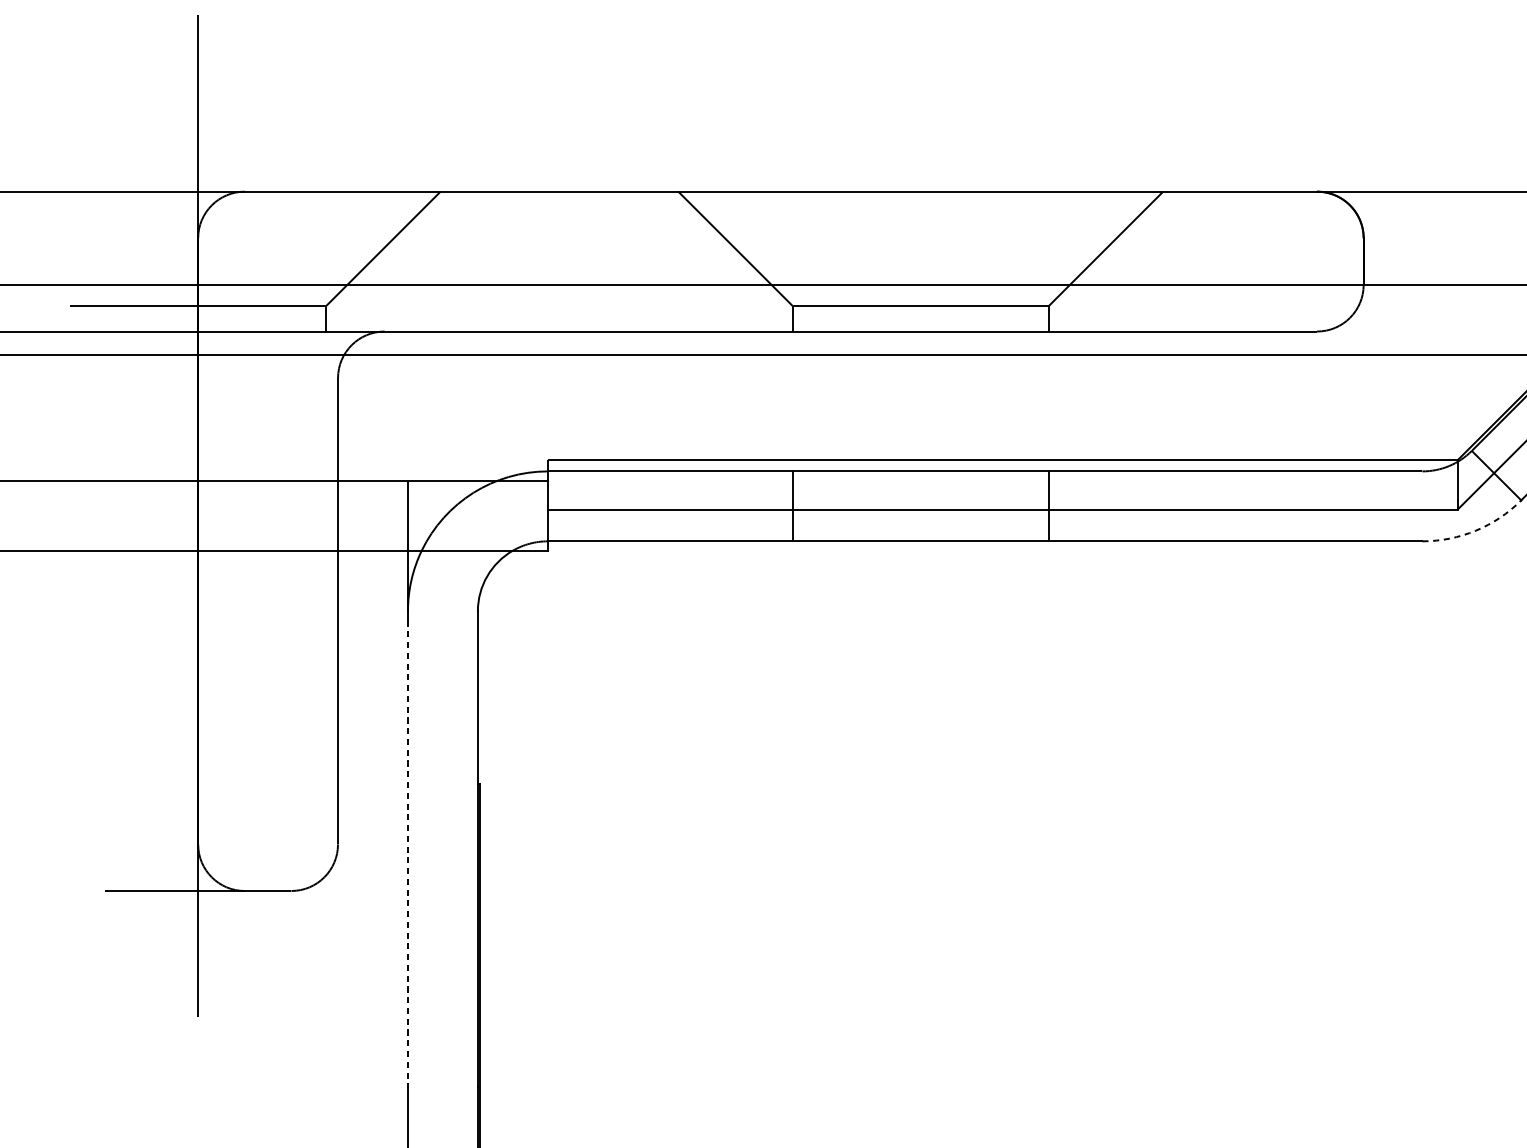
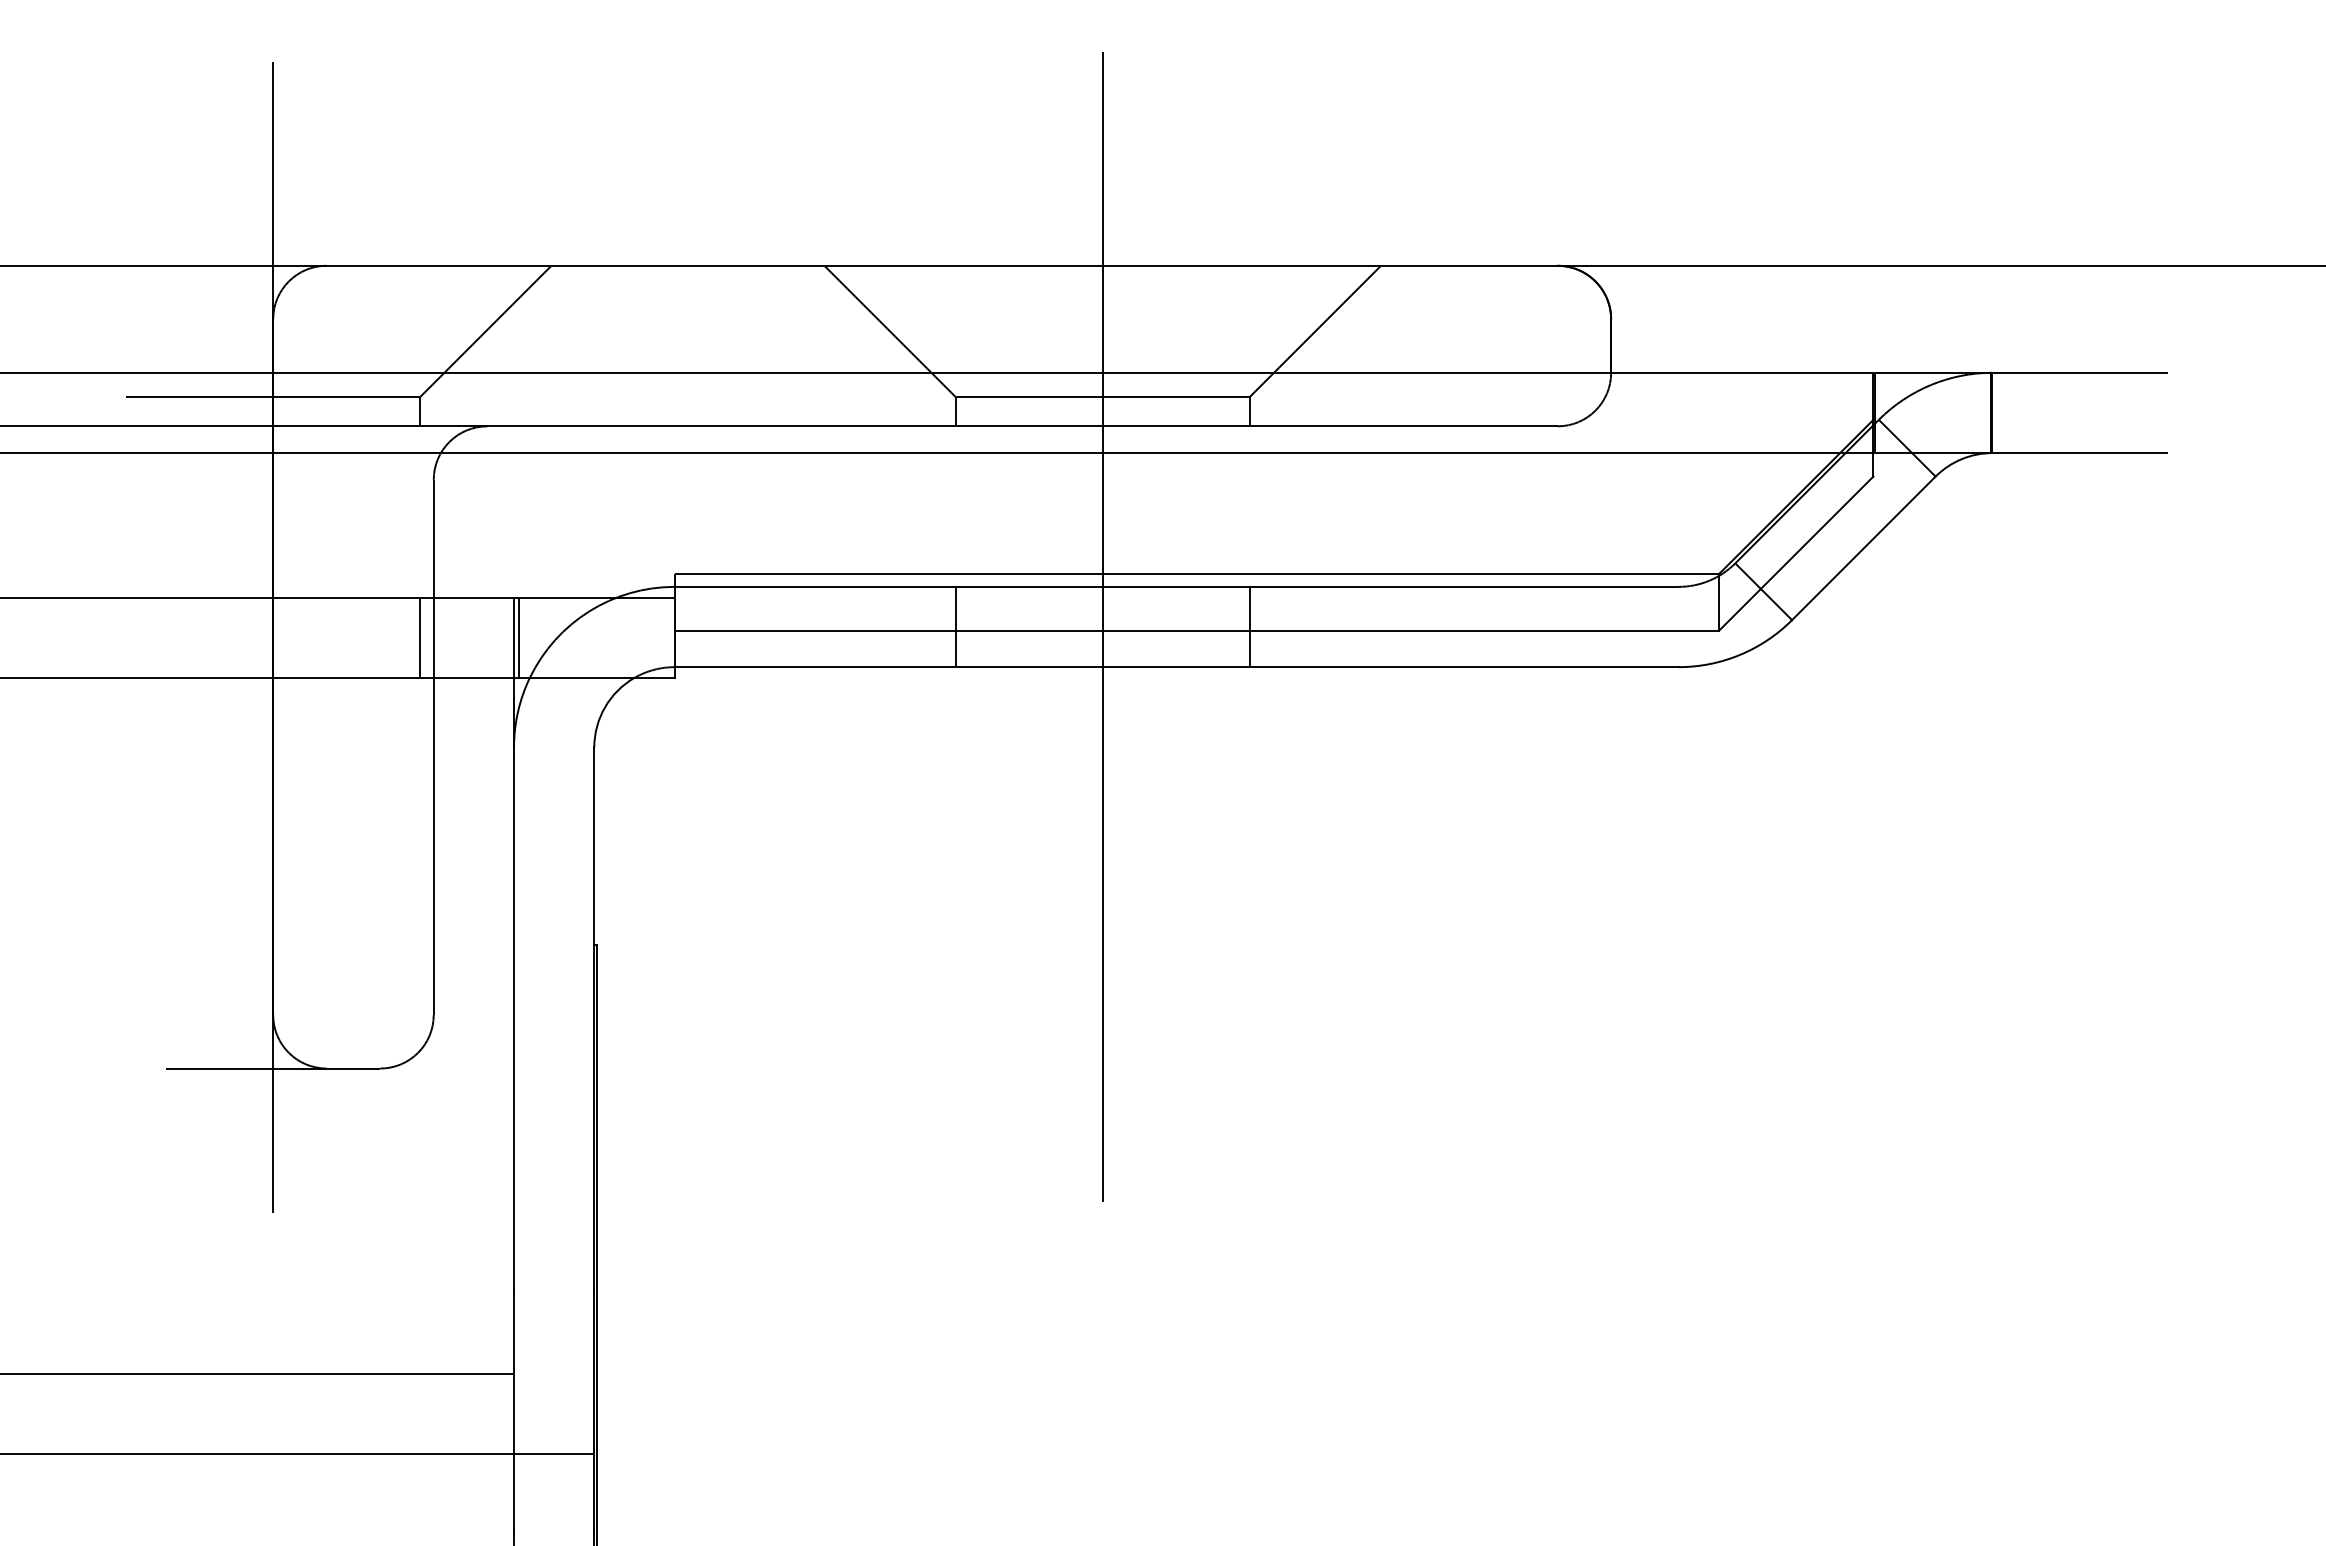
line: (920, 505) -> (1102, 626), added
line: (326, 515) -> (420, 637), added
line: (412, 515) -> (519, 637), added
arc: (1475, 530) -> (1739, 654), dashed -> solid
line: (408, 853) -> (514, 1025), dashed -> solid

